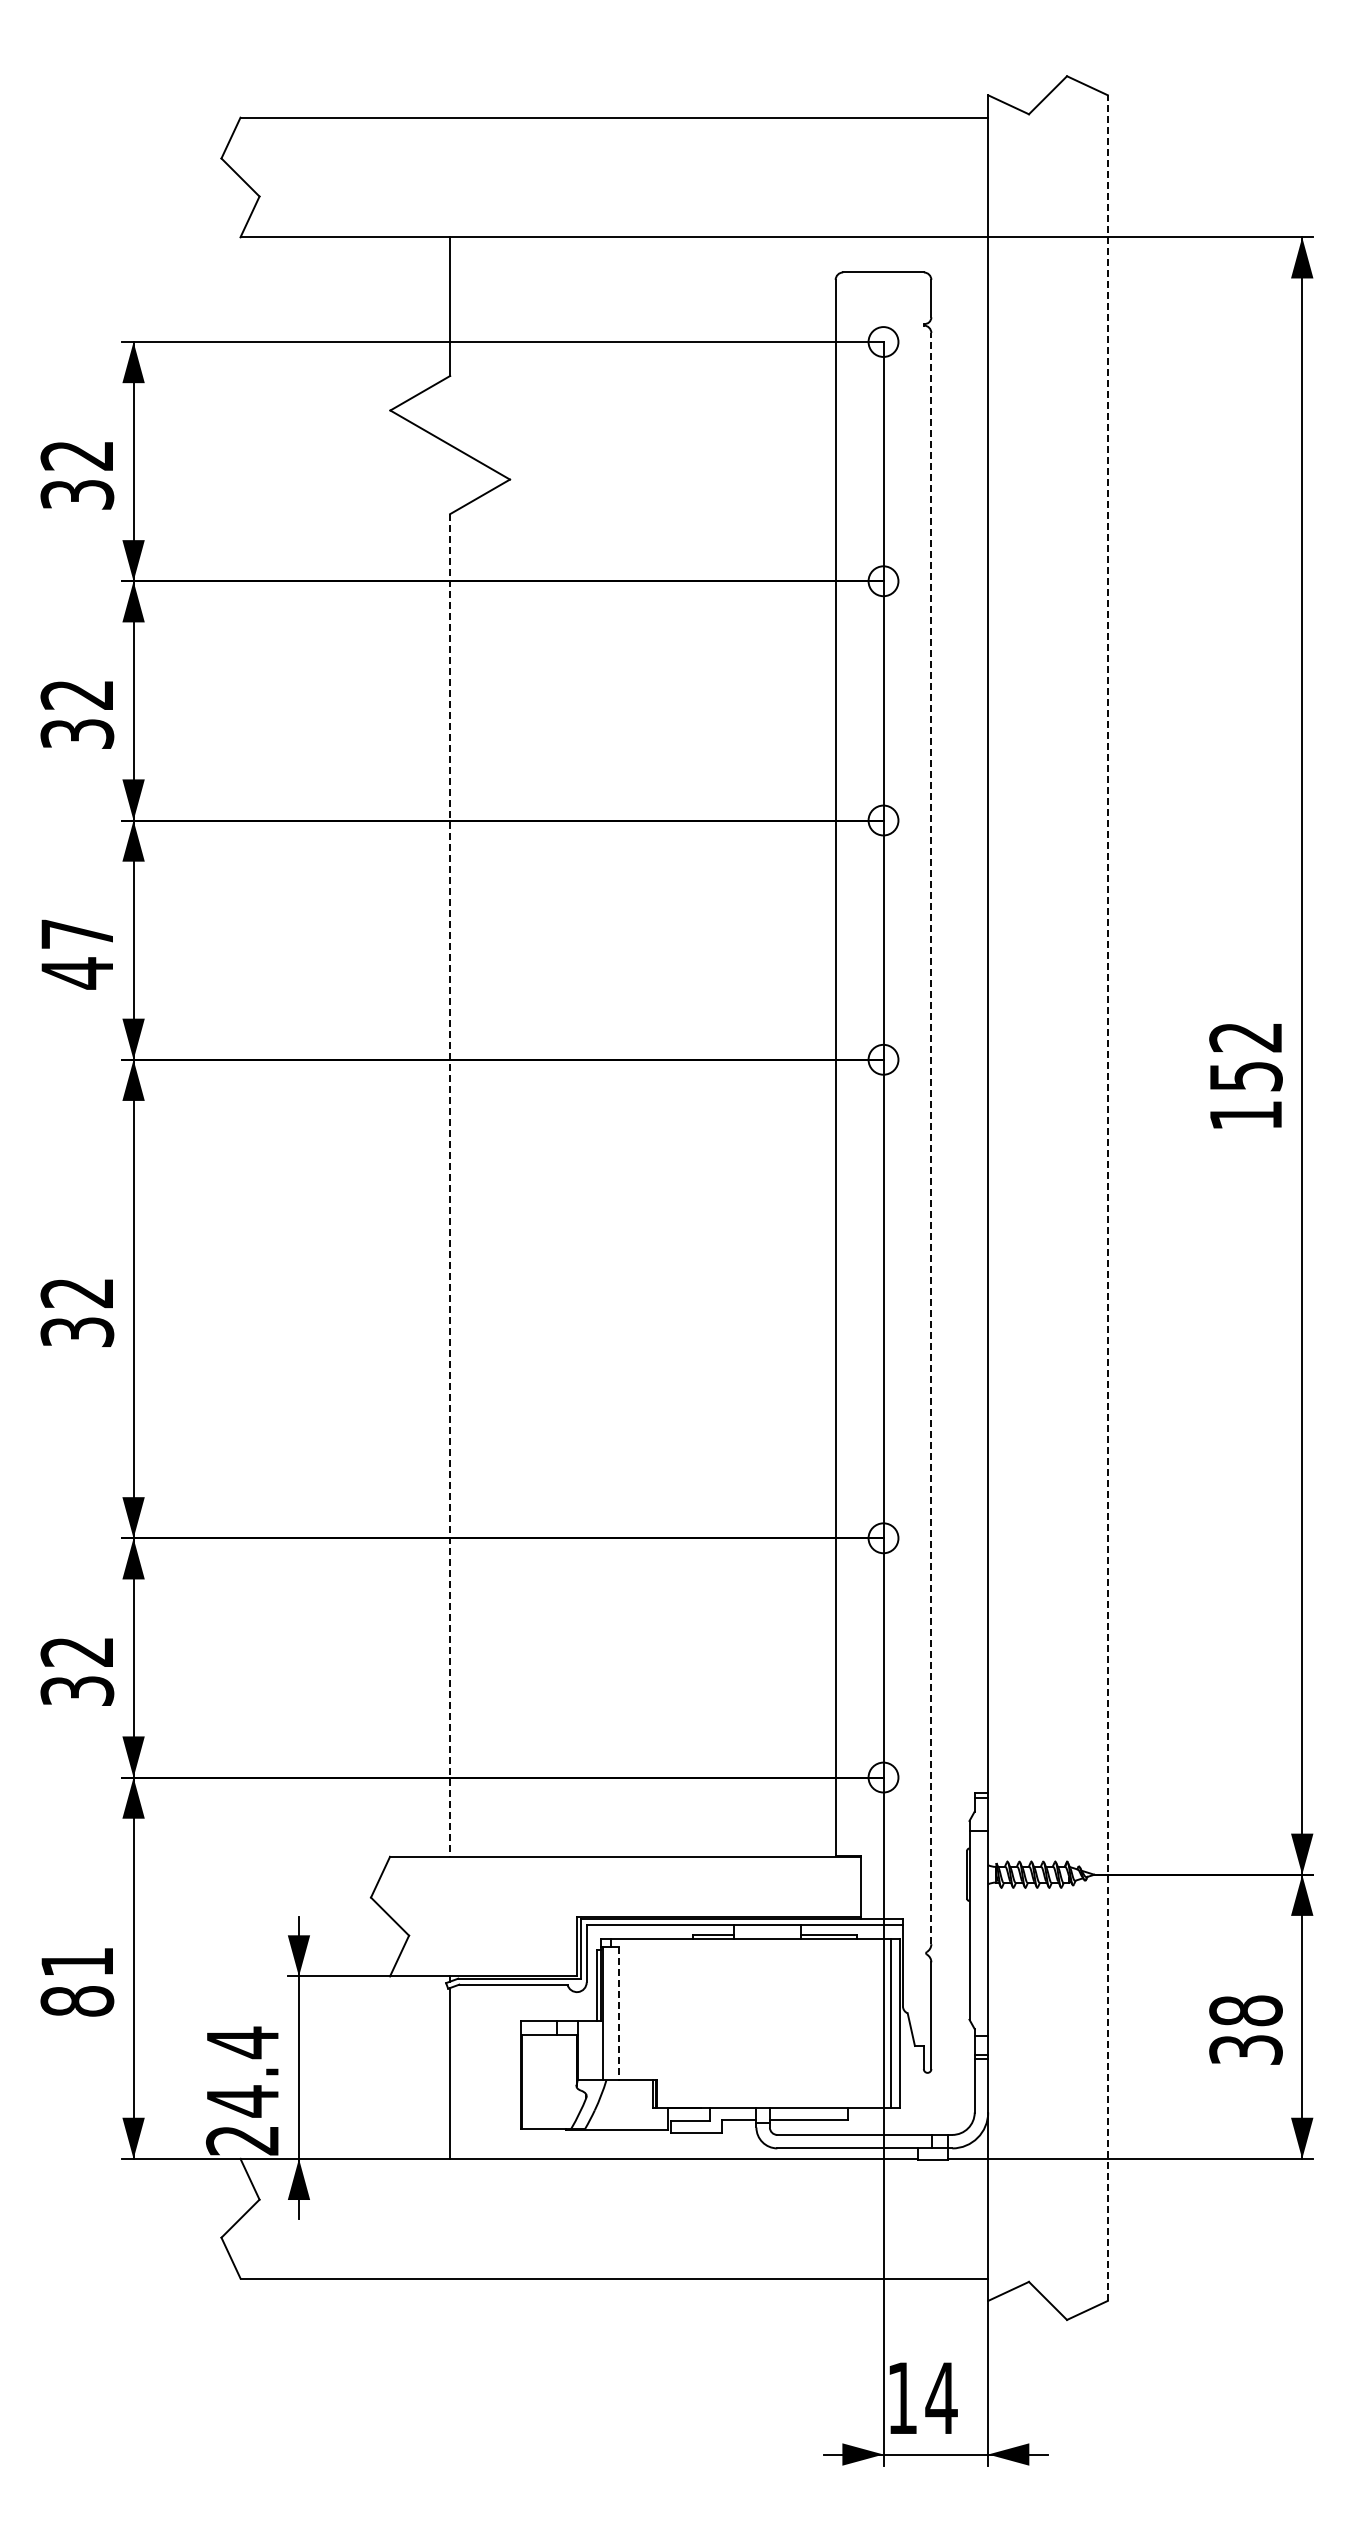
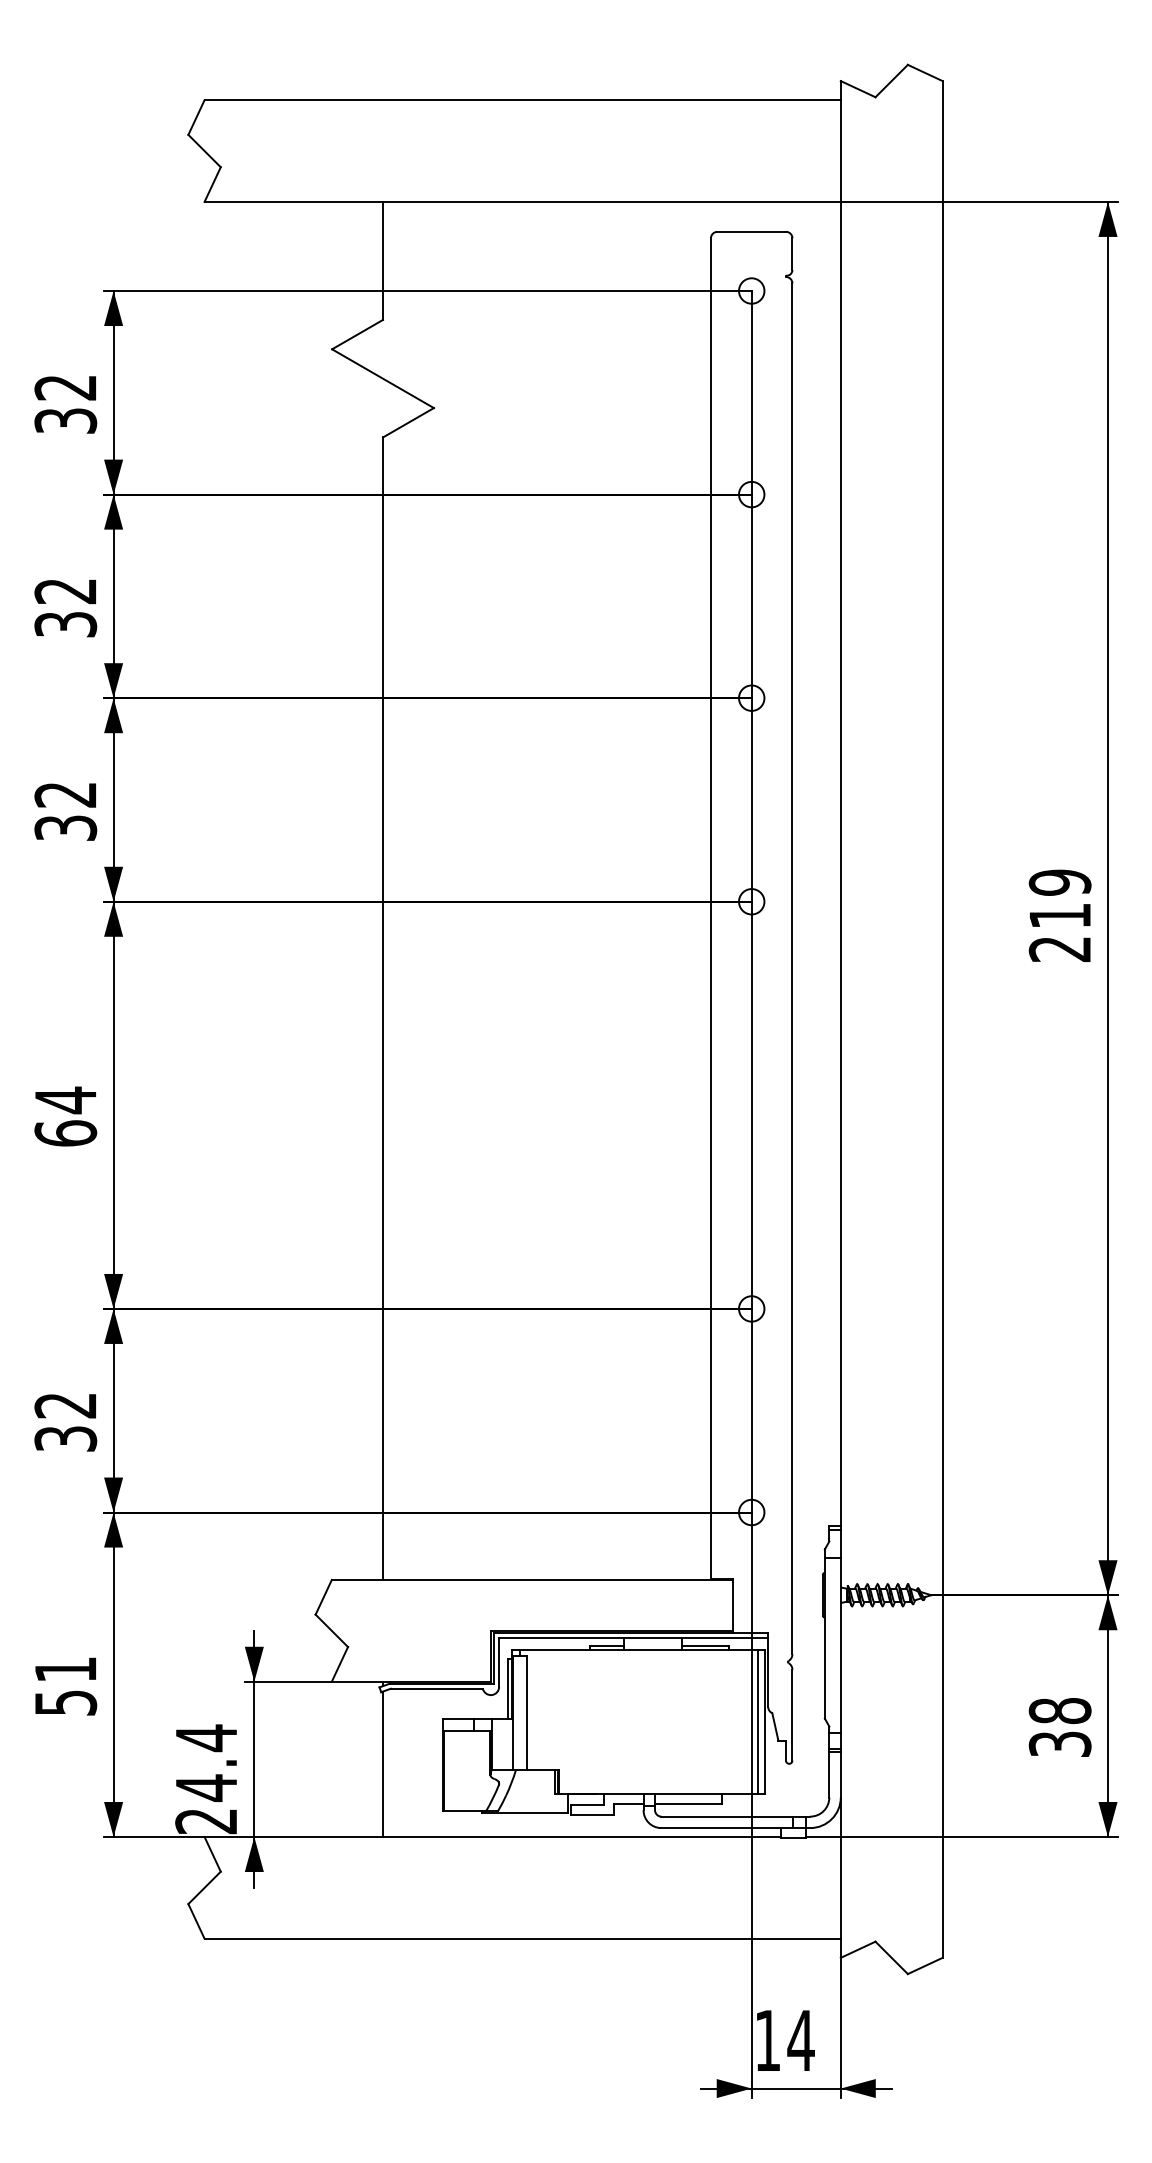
text: (77, 954) -> (65, 812), 47 -> 32
text: (1245, 1076) -> (1059, 915), 152 -> 219
line: (931, 1138) -> (792, 968), dashed -> solid
line: (450, 1185) -> (383, 1008), dashed -> solid
line: (1107, 1198) -> (942, 1019), dashed -> solid
text: (77, 1312) -> (65, 1116), 32 -> 64
text: (77, 2001) -> (65, 1703), 81 -> 51
line: (619, 2013) -> (527, 1713), dashed -> solid

